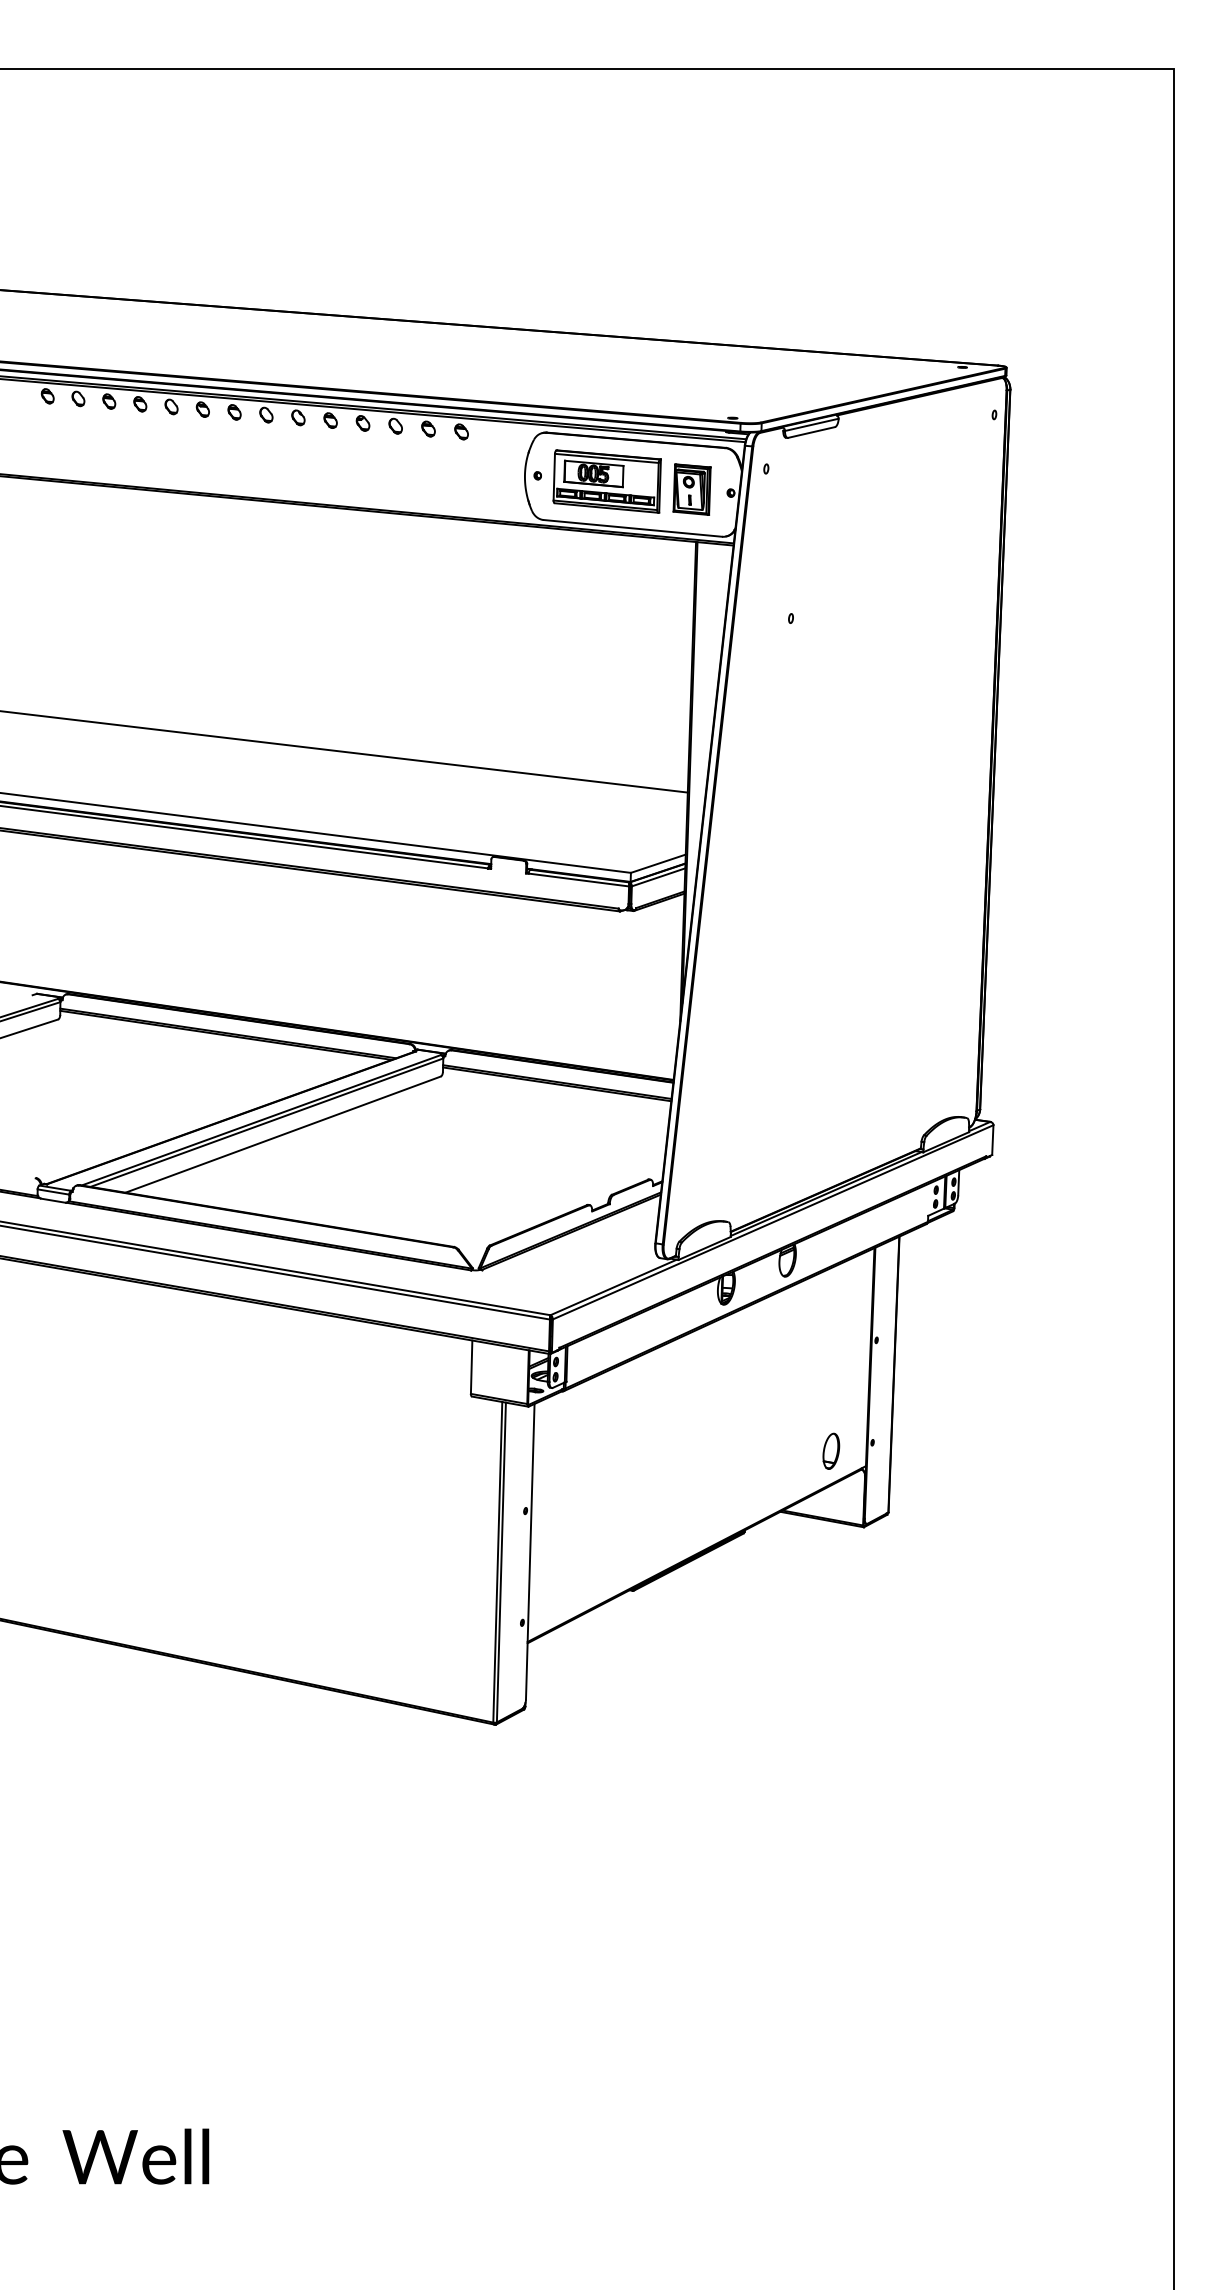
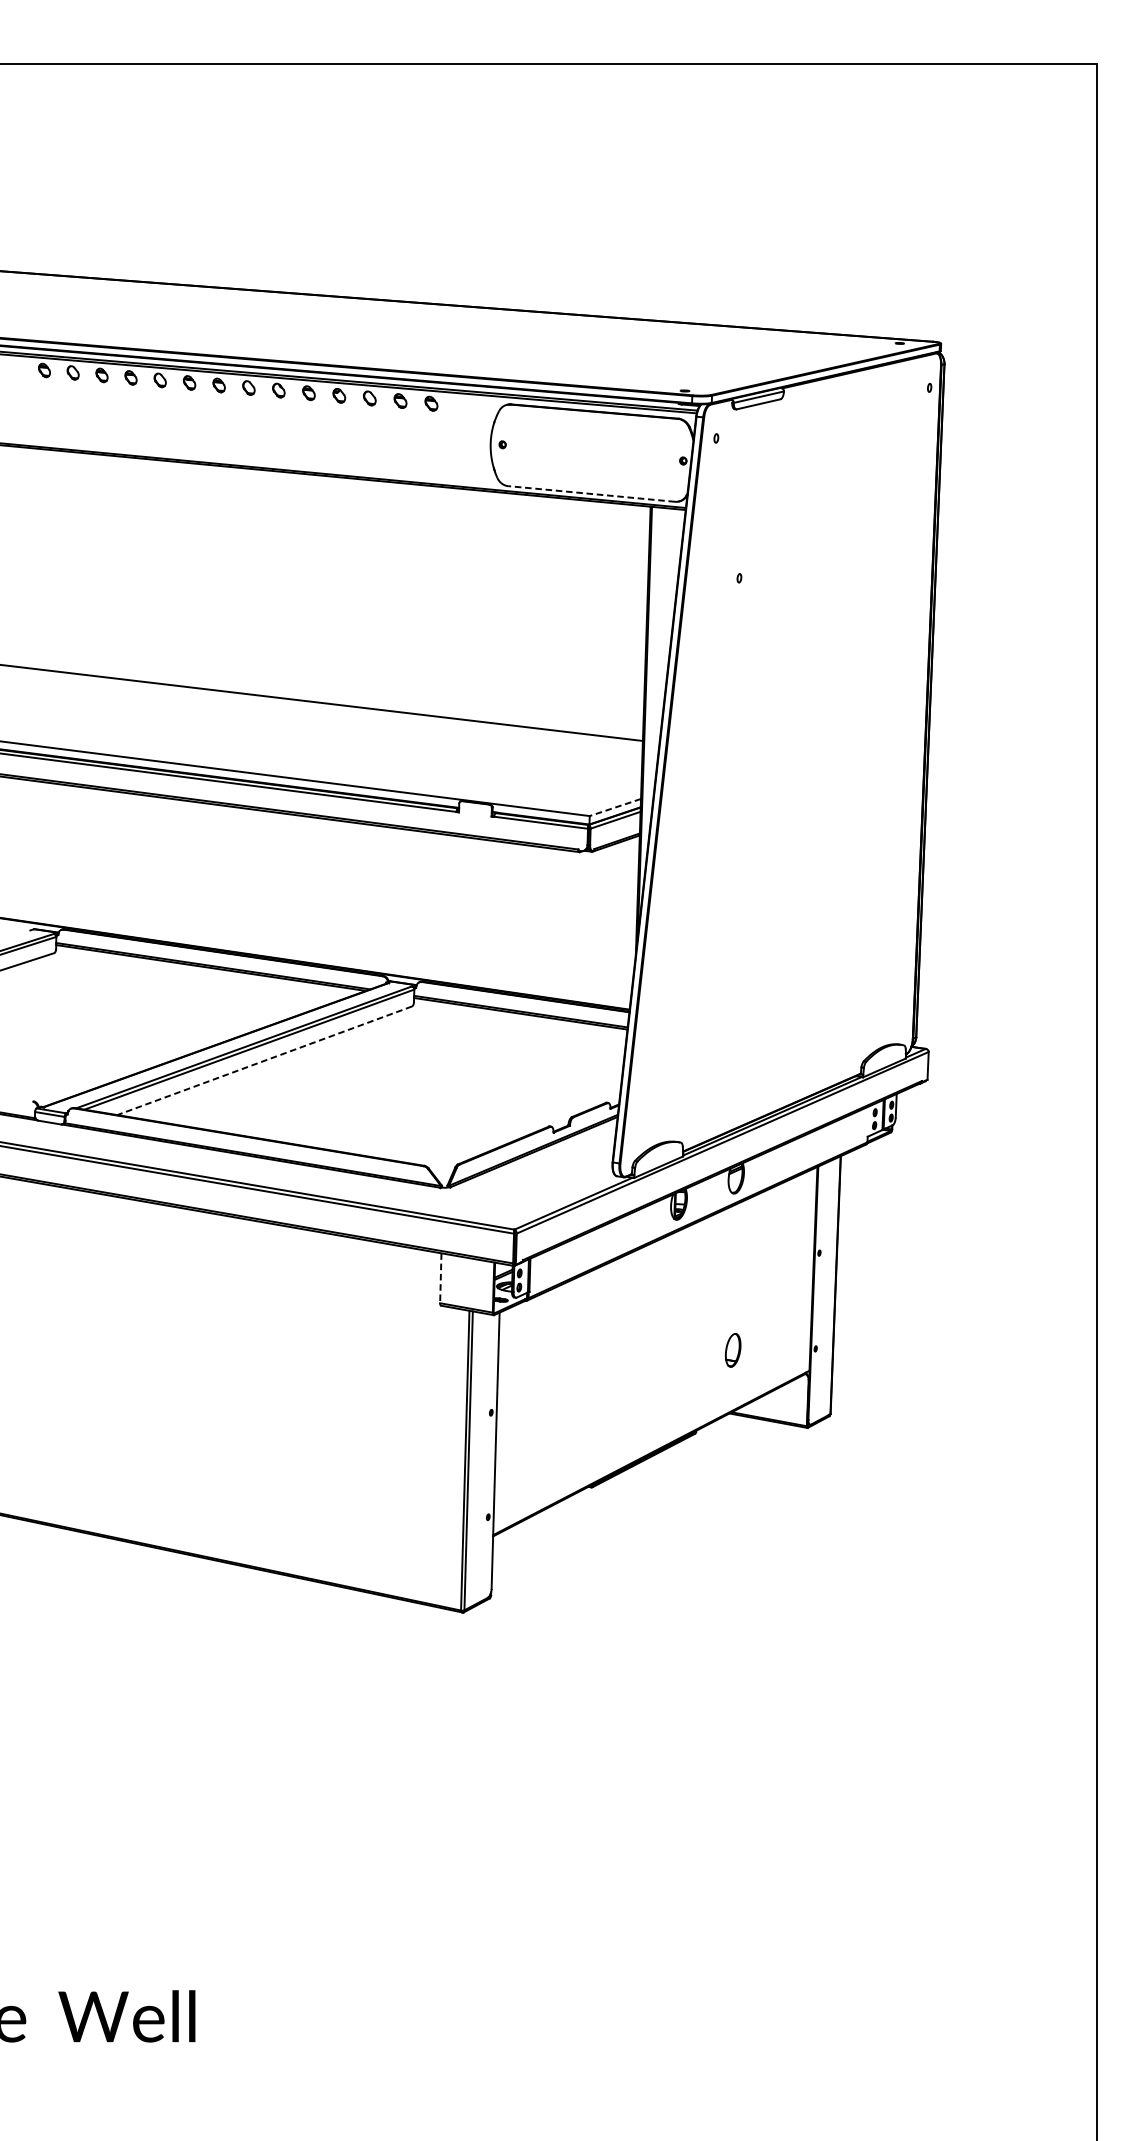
part: (606, 481) -> (566, 450), removed
part: (691, 489) -> (646, 457), removed
line: (632, 528) -> (591, 494), solid -> dashed
line: (658, 863) -> (615, 807), solid -> dashed
line: (283, 1134) -> (264, 1060), solid -> dashed
line: (471, 1367) -> (440, 1278), solid -> dashed
part: (831, 1450) -> (733, 1349), moved

